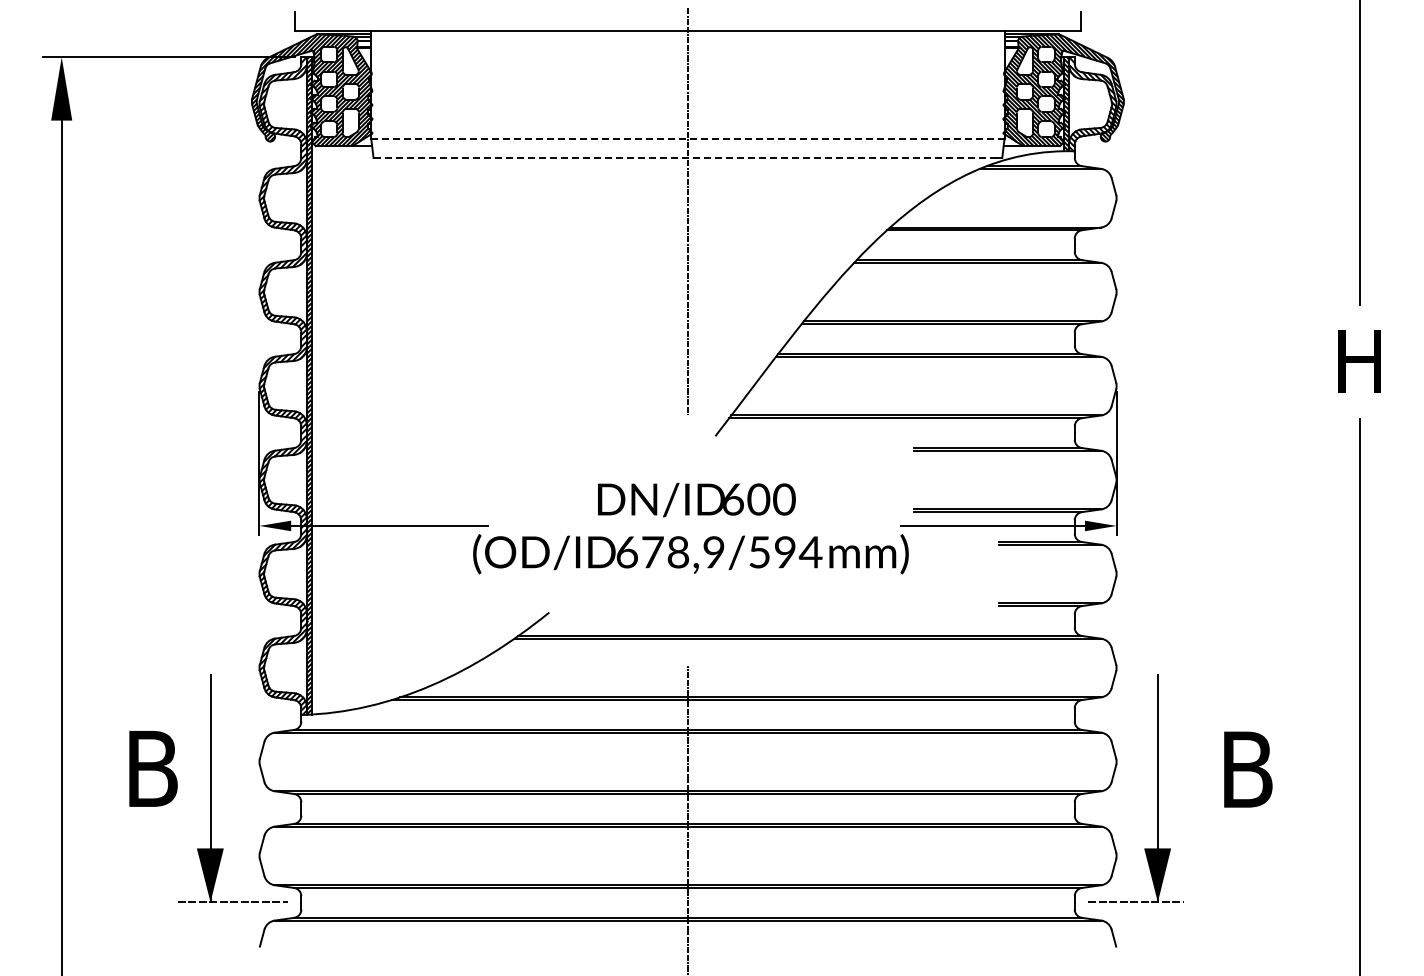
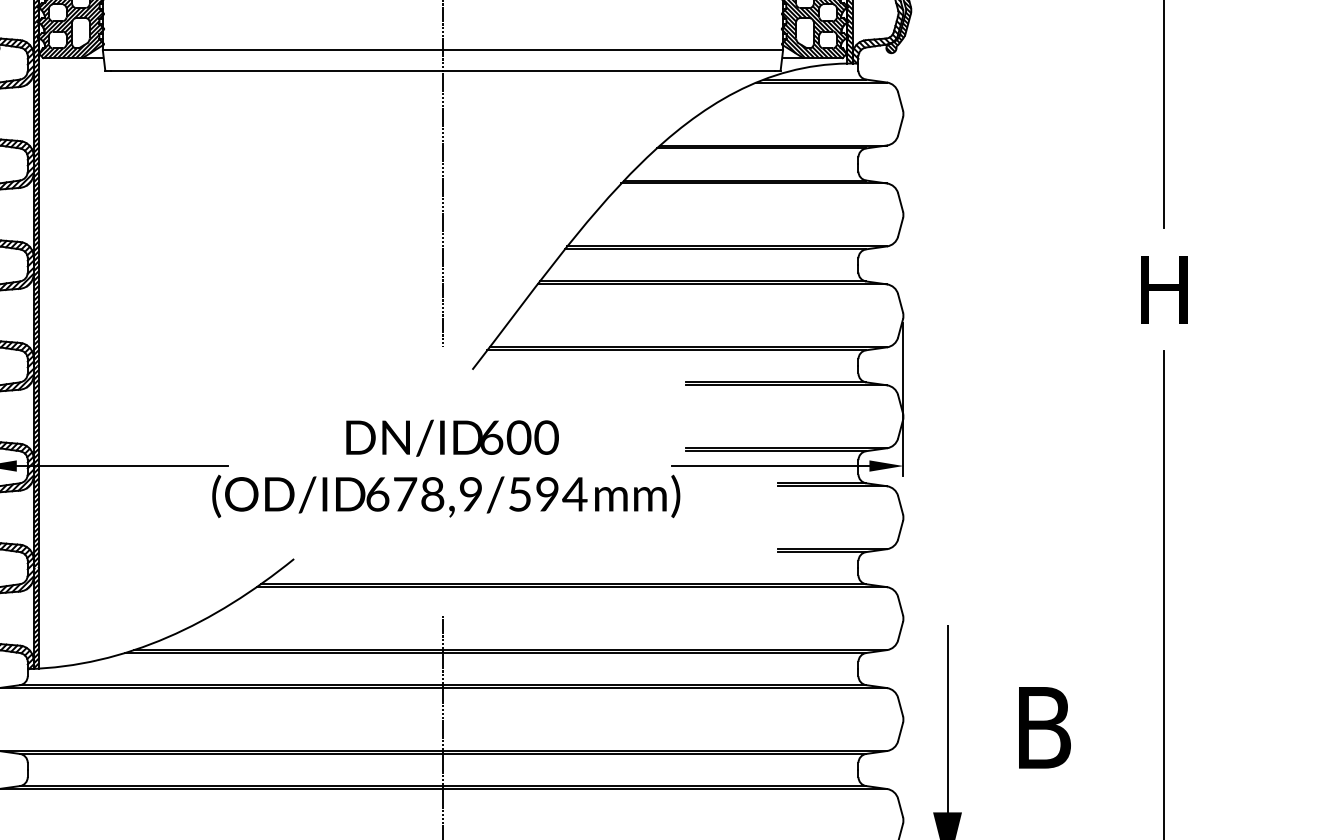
line: (687, 138) -> (442, 49), dashed -> solid
line: (687, 157) -> (442, 70), dashed -> solid

